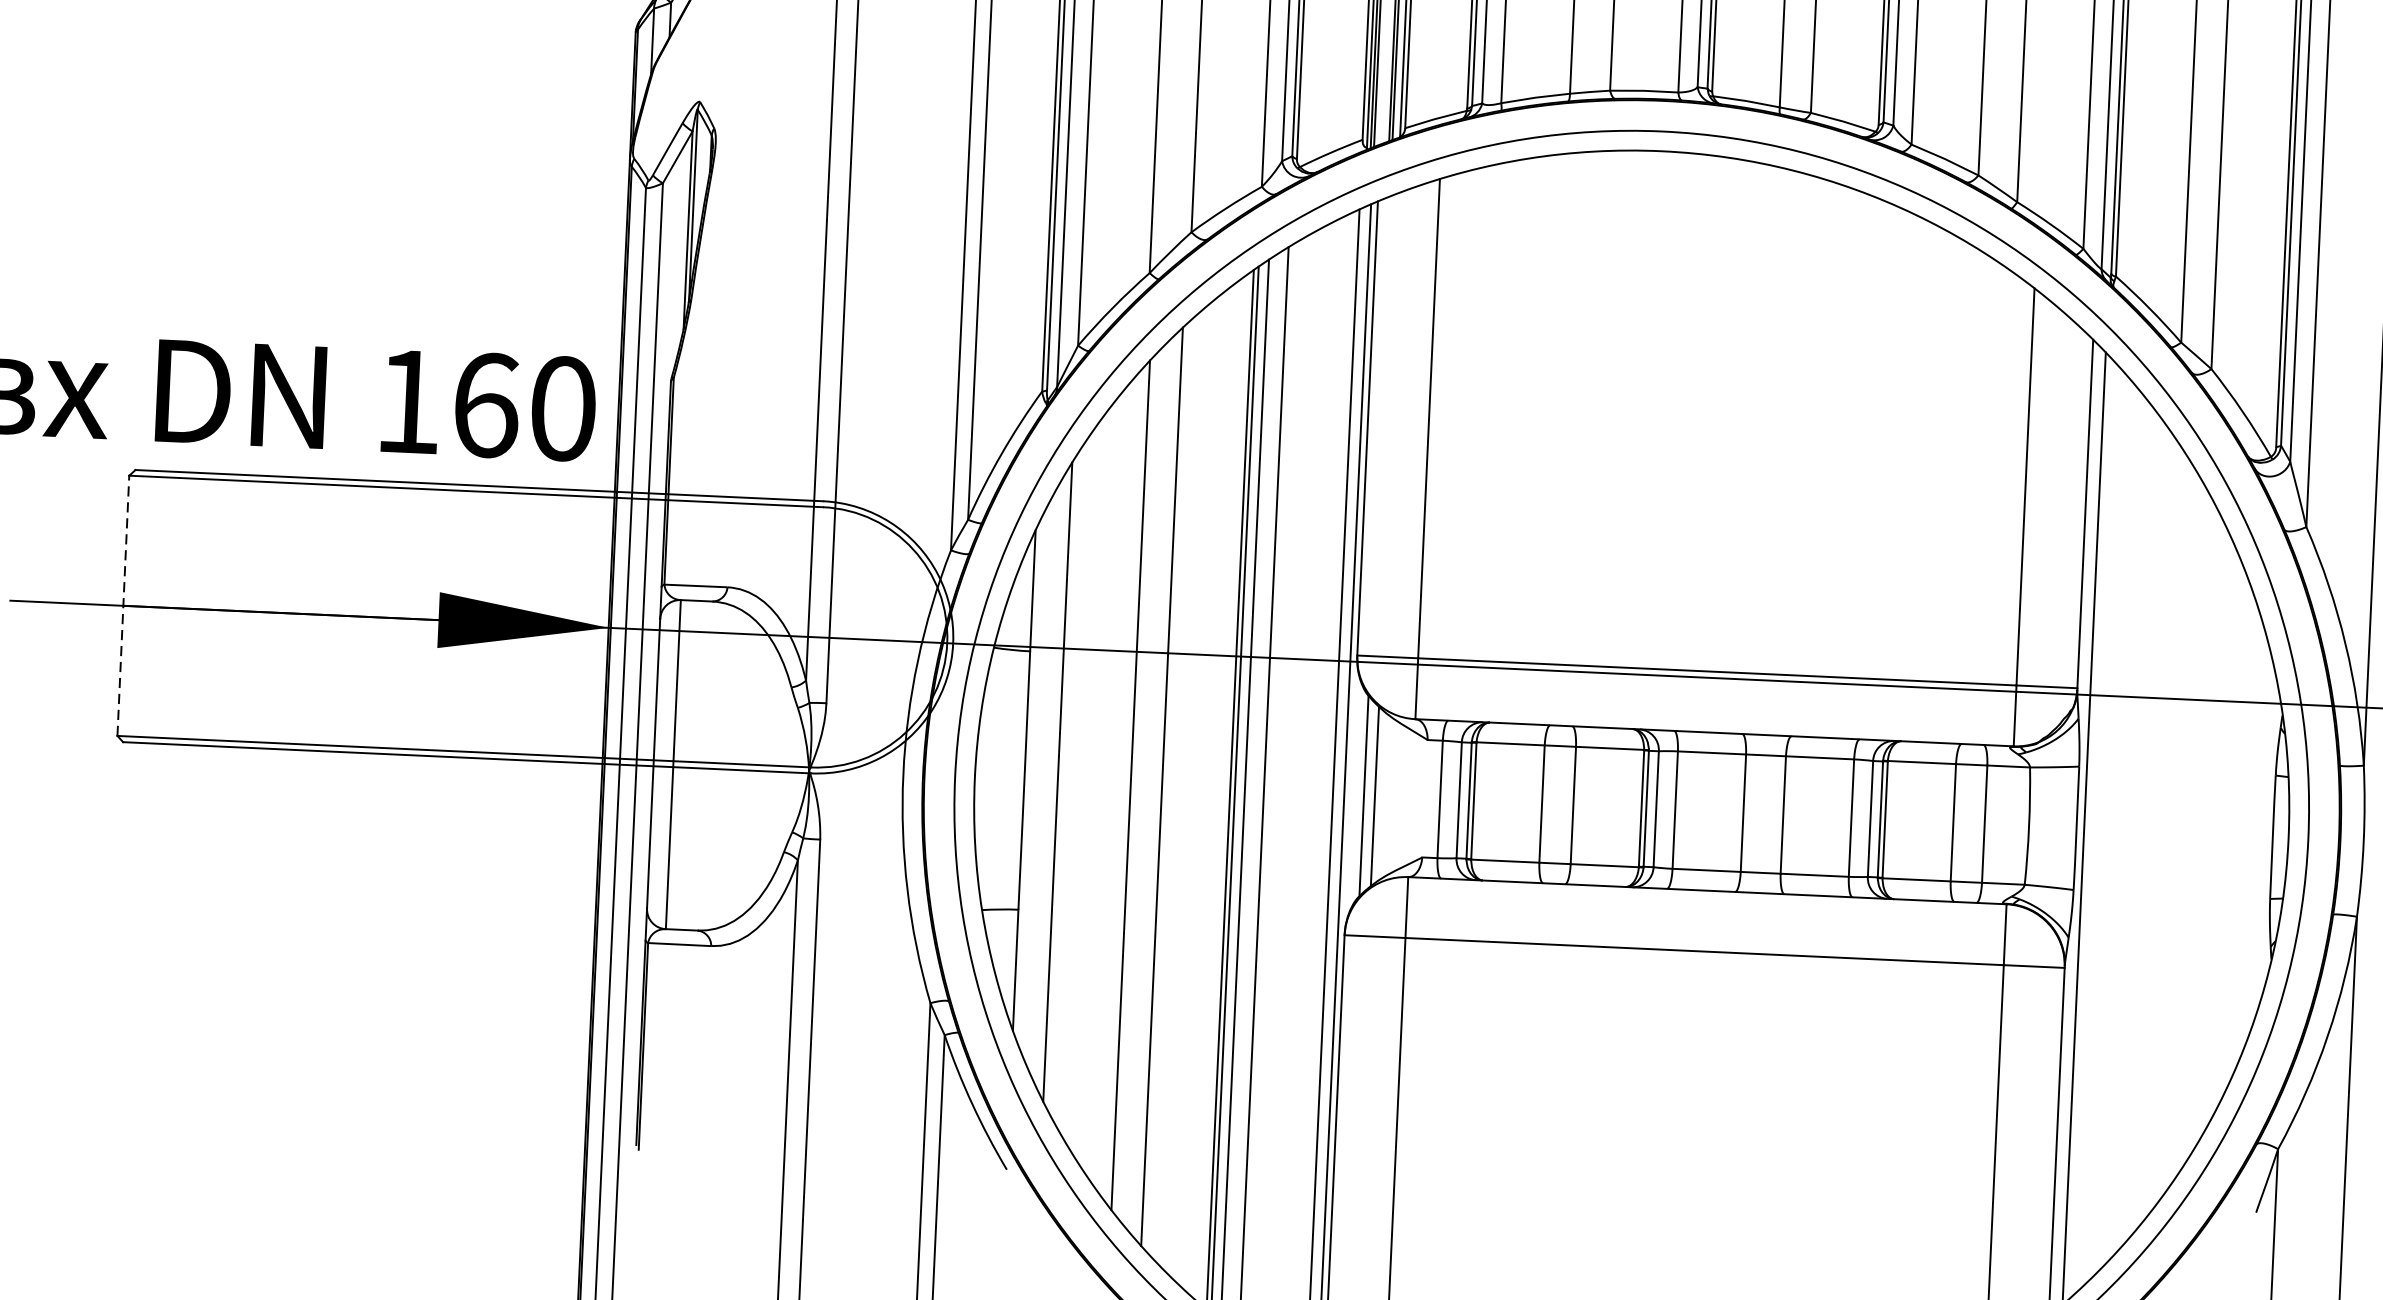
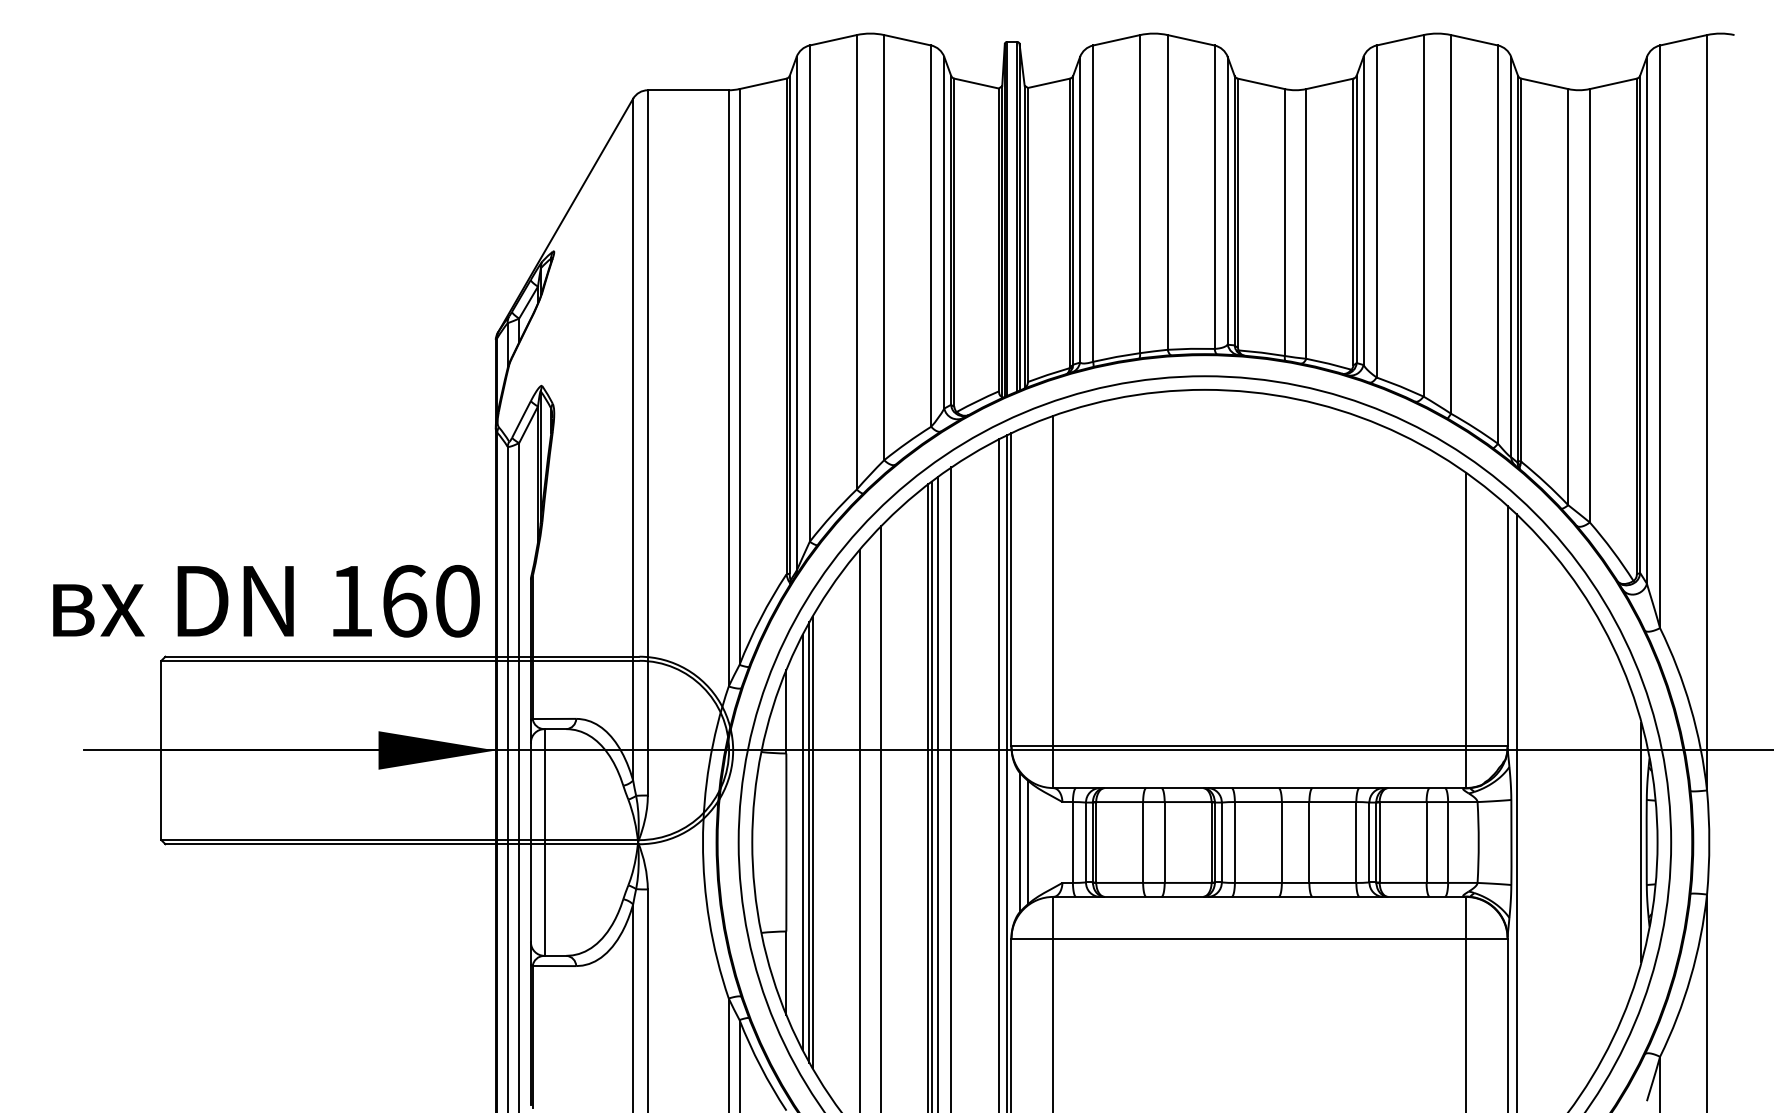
line: (123, 605) -> (161, 750), dashed -> solid
line: (1047, 781) -> (802, 842), added
line: (1062, 782) -> (812, 842), added
line: (2265, 836) -> (1641, 842), added

